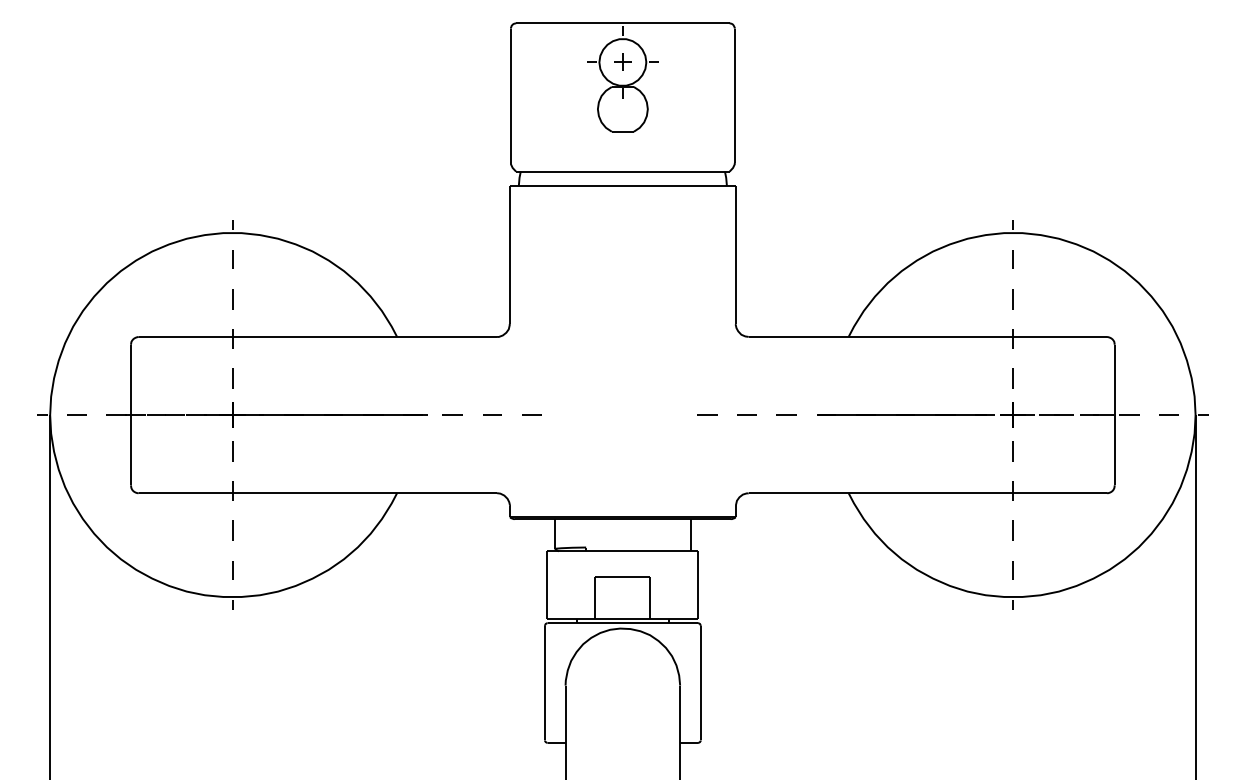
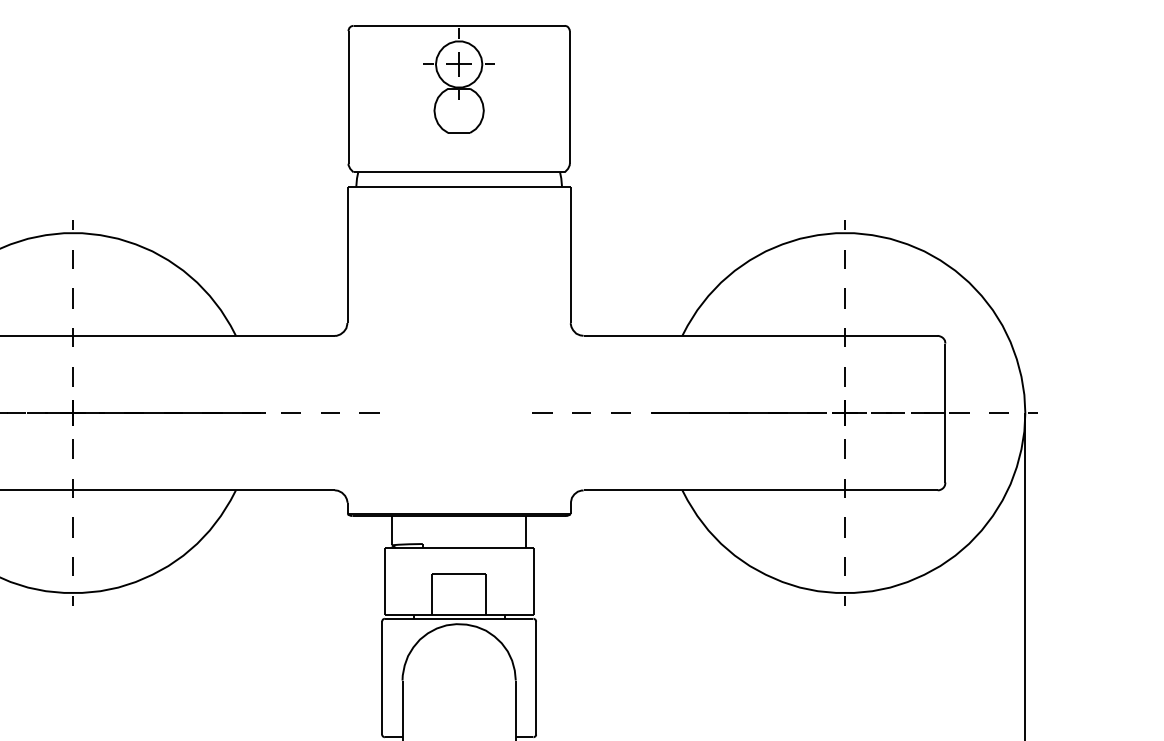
part: (622, 61) -> (458, 63), size x1.43

